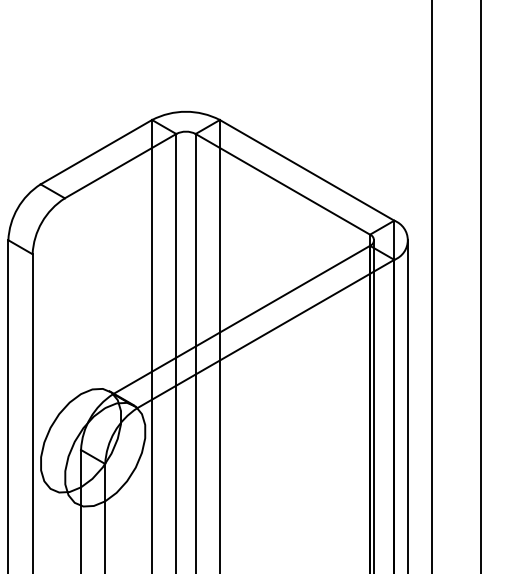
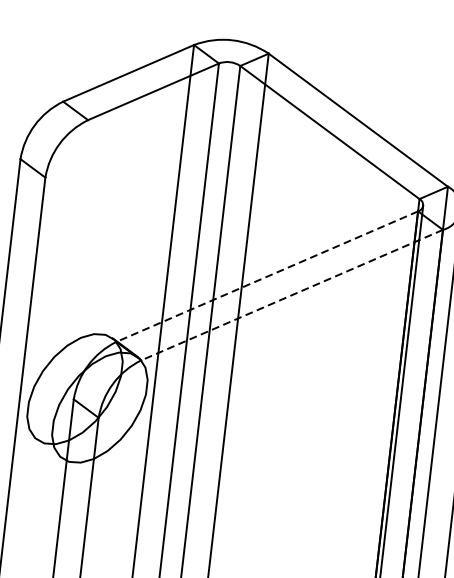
line: (241, 320) -> (266, 277), solid -> dashed
line: (265, 334) -> (291, 295), solid -> dashed

